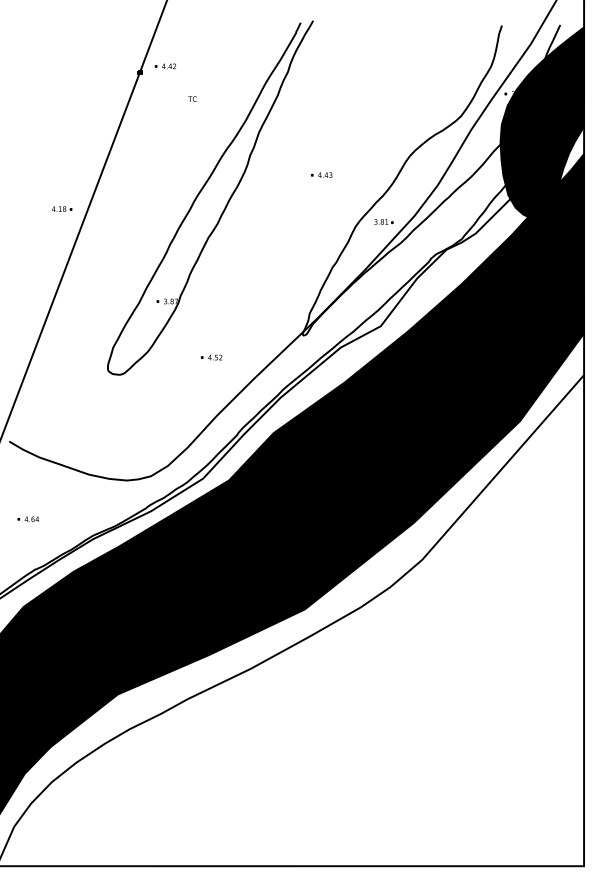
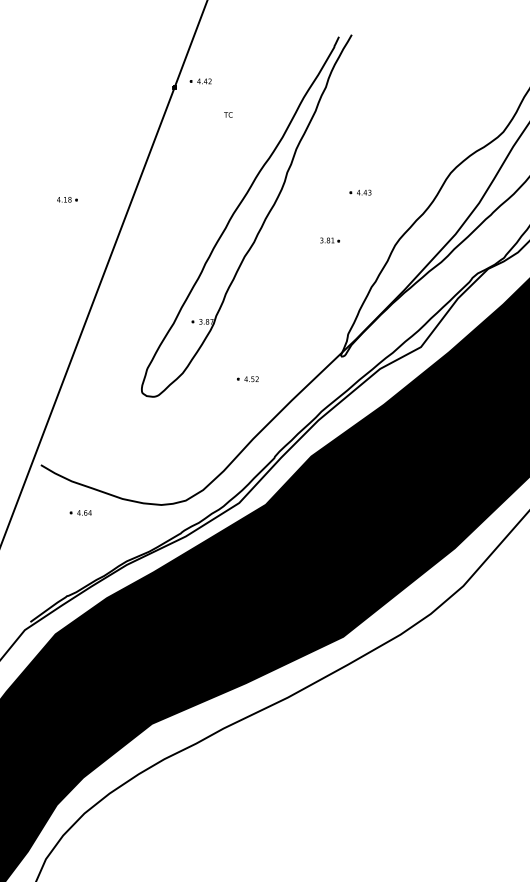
part: (62, 208) -> (67, 199), moved
part: (383, 221) -> (329, 240), moved
part: (27, 518) -> (80, 512), moved

